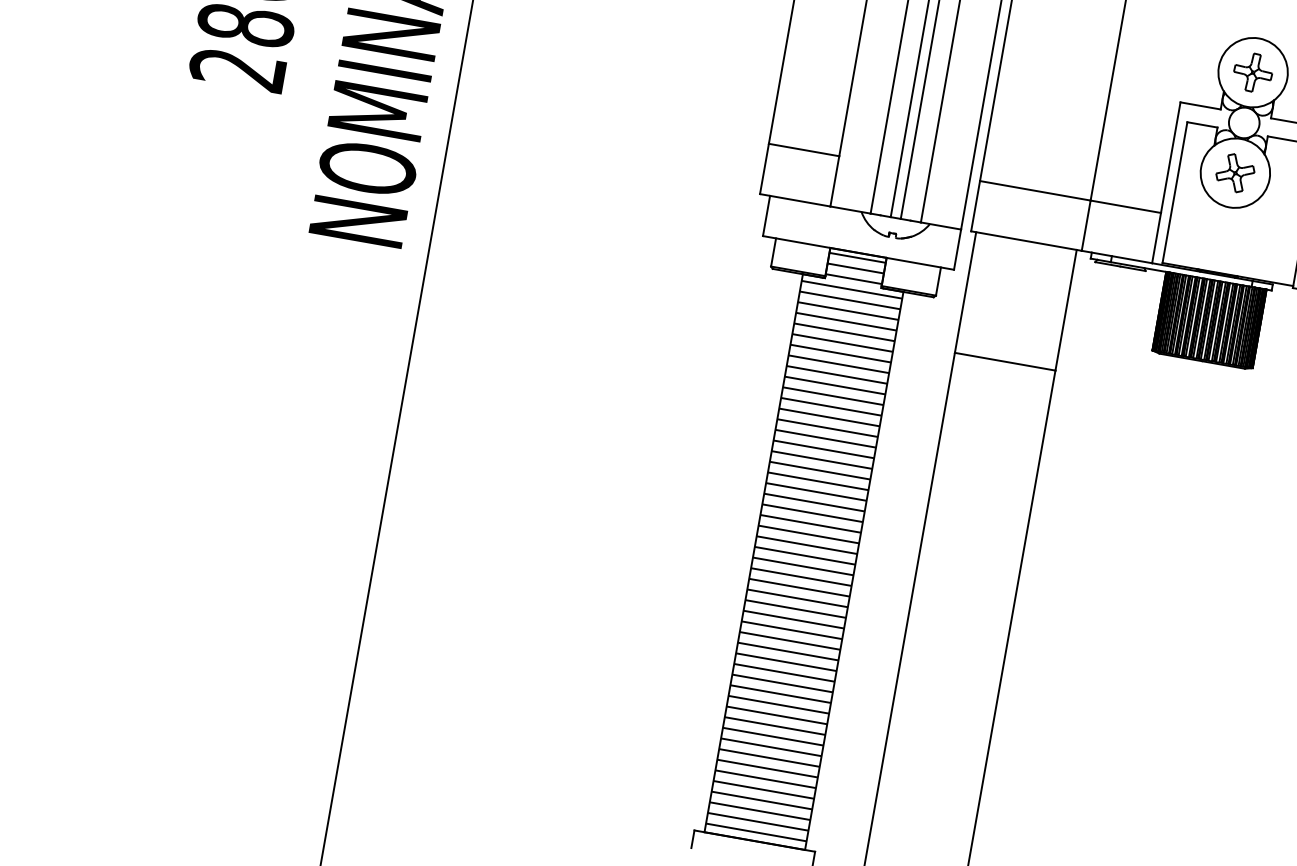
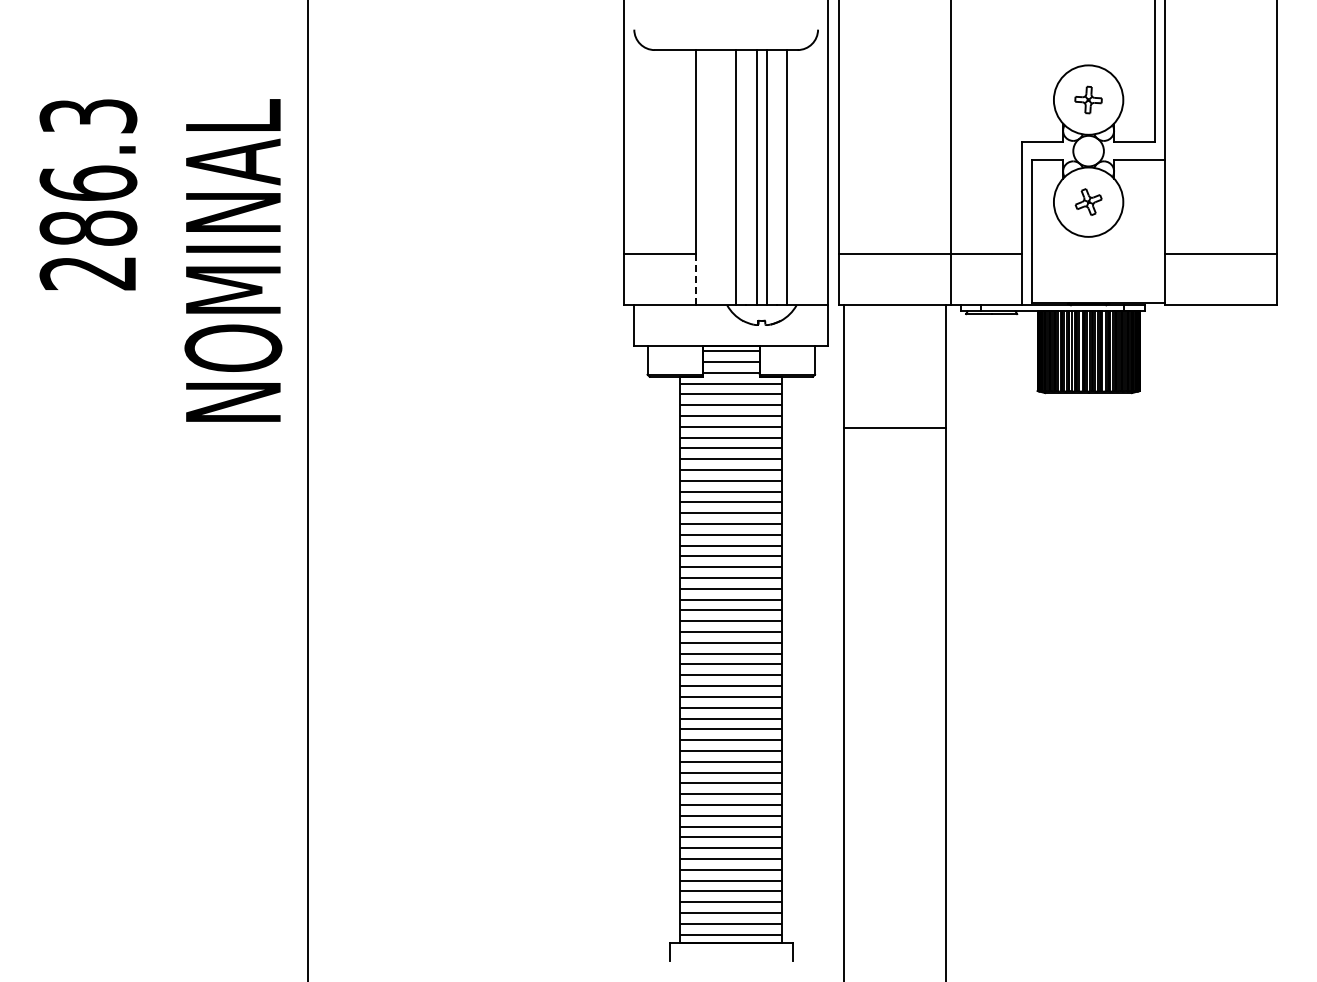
part: (1253, 72) -> (1088, 99), size x0.7
part: (1235, 172) -> (1088, 201), size x0.7
line: (834, 181) -> (695, 279), solid -> dashed

